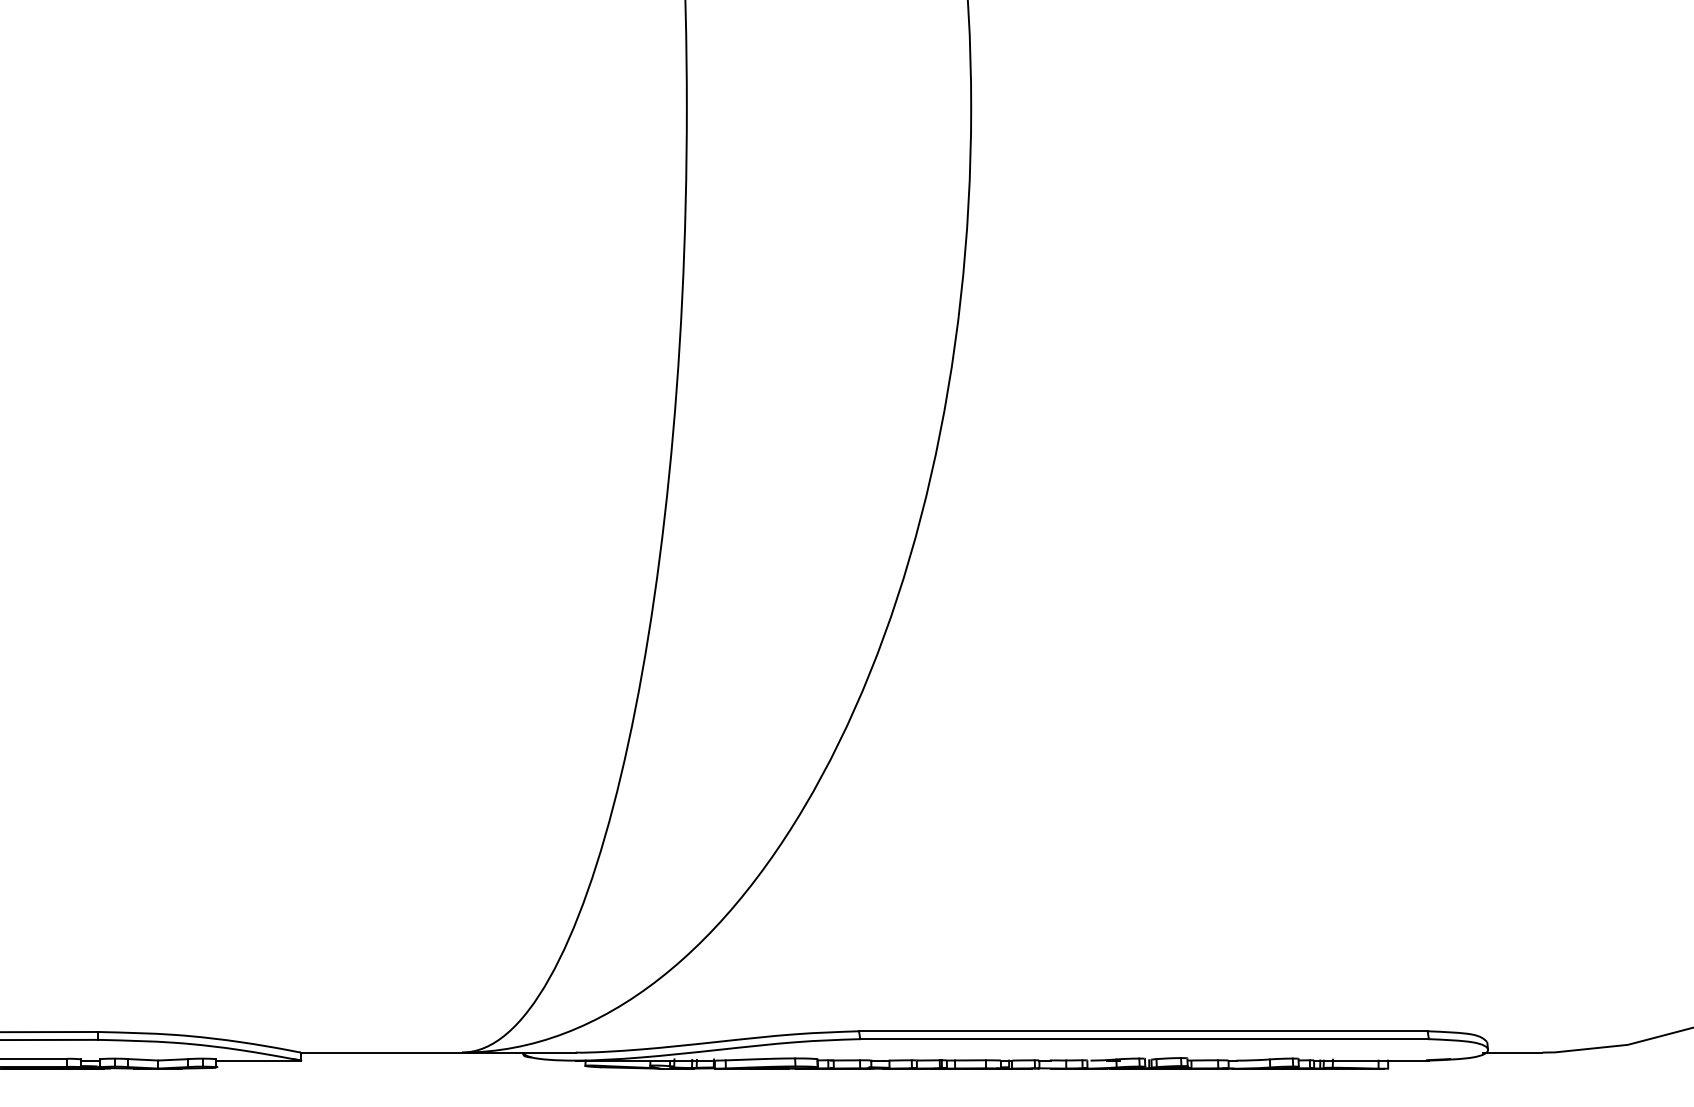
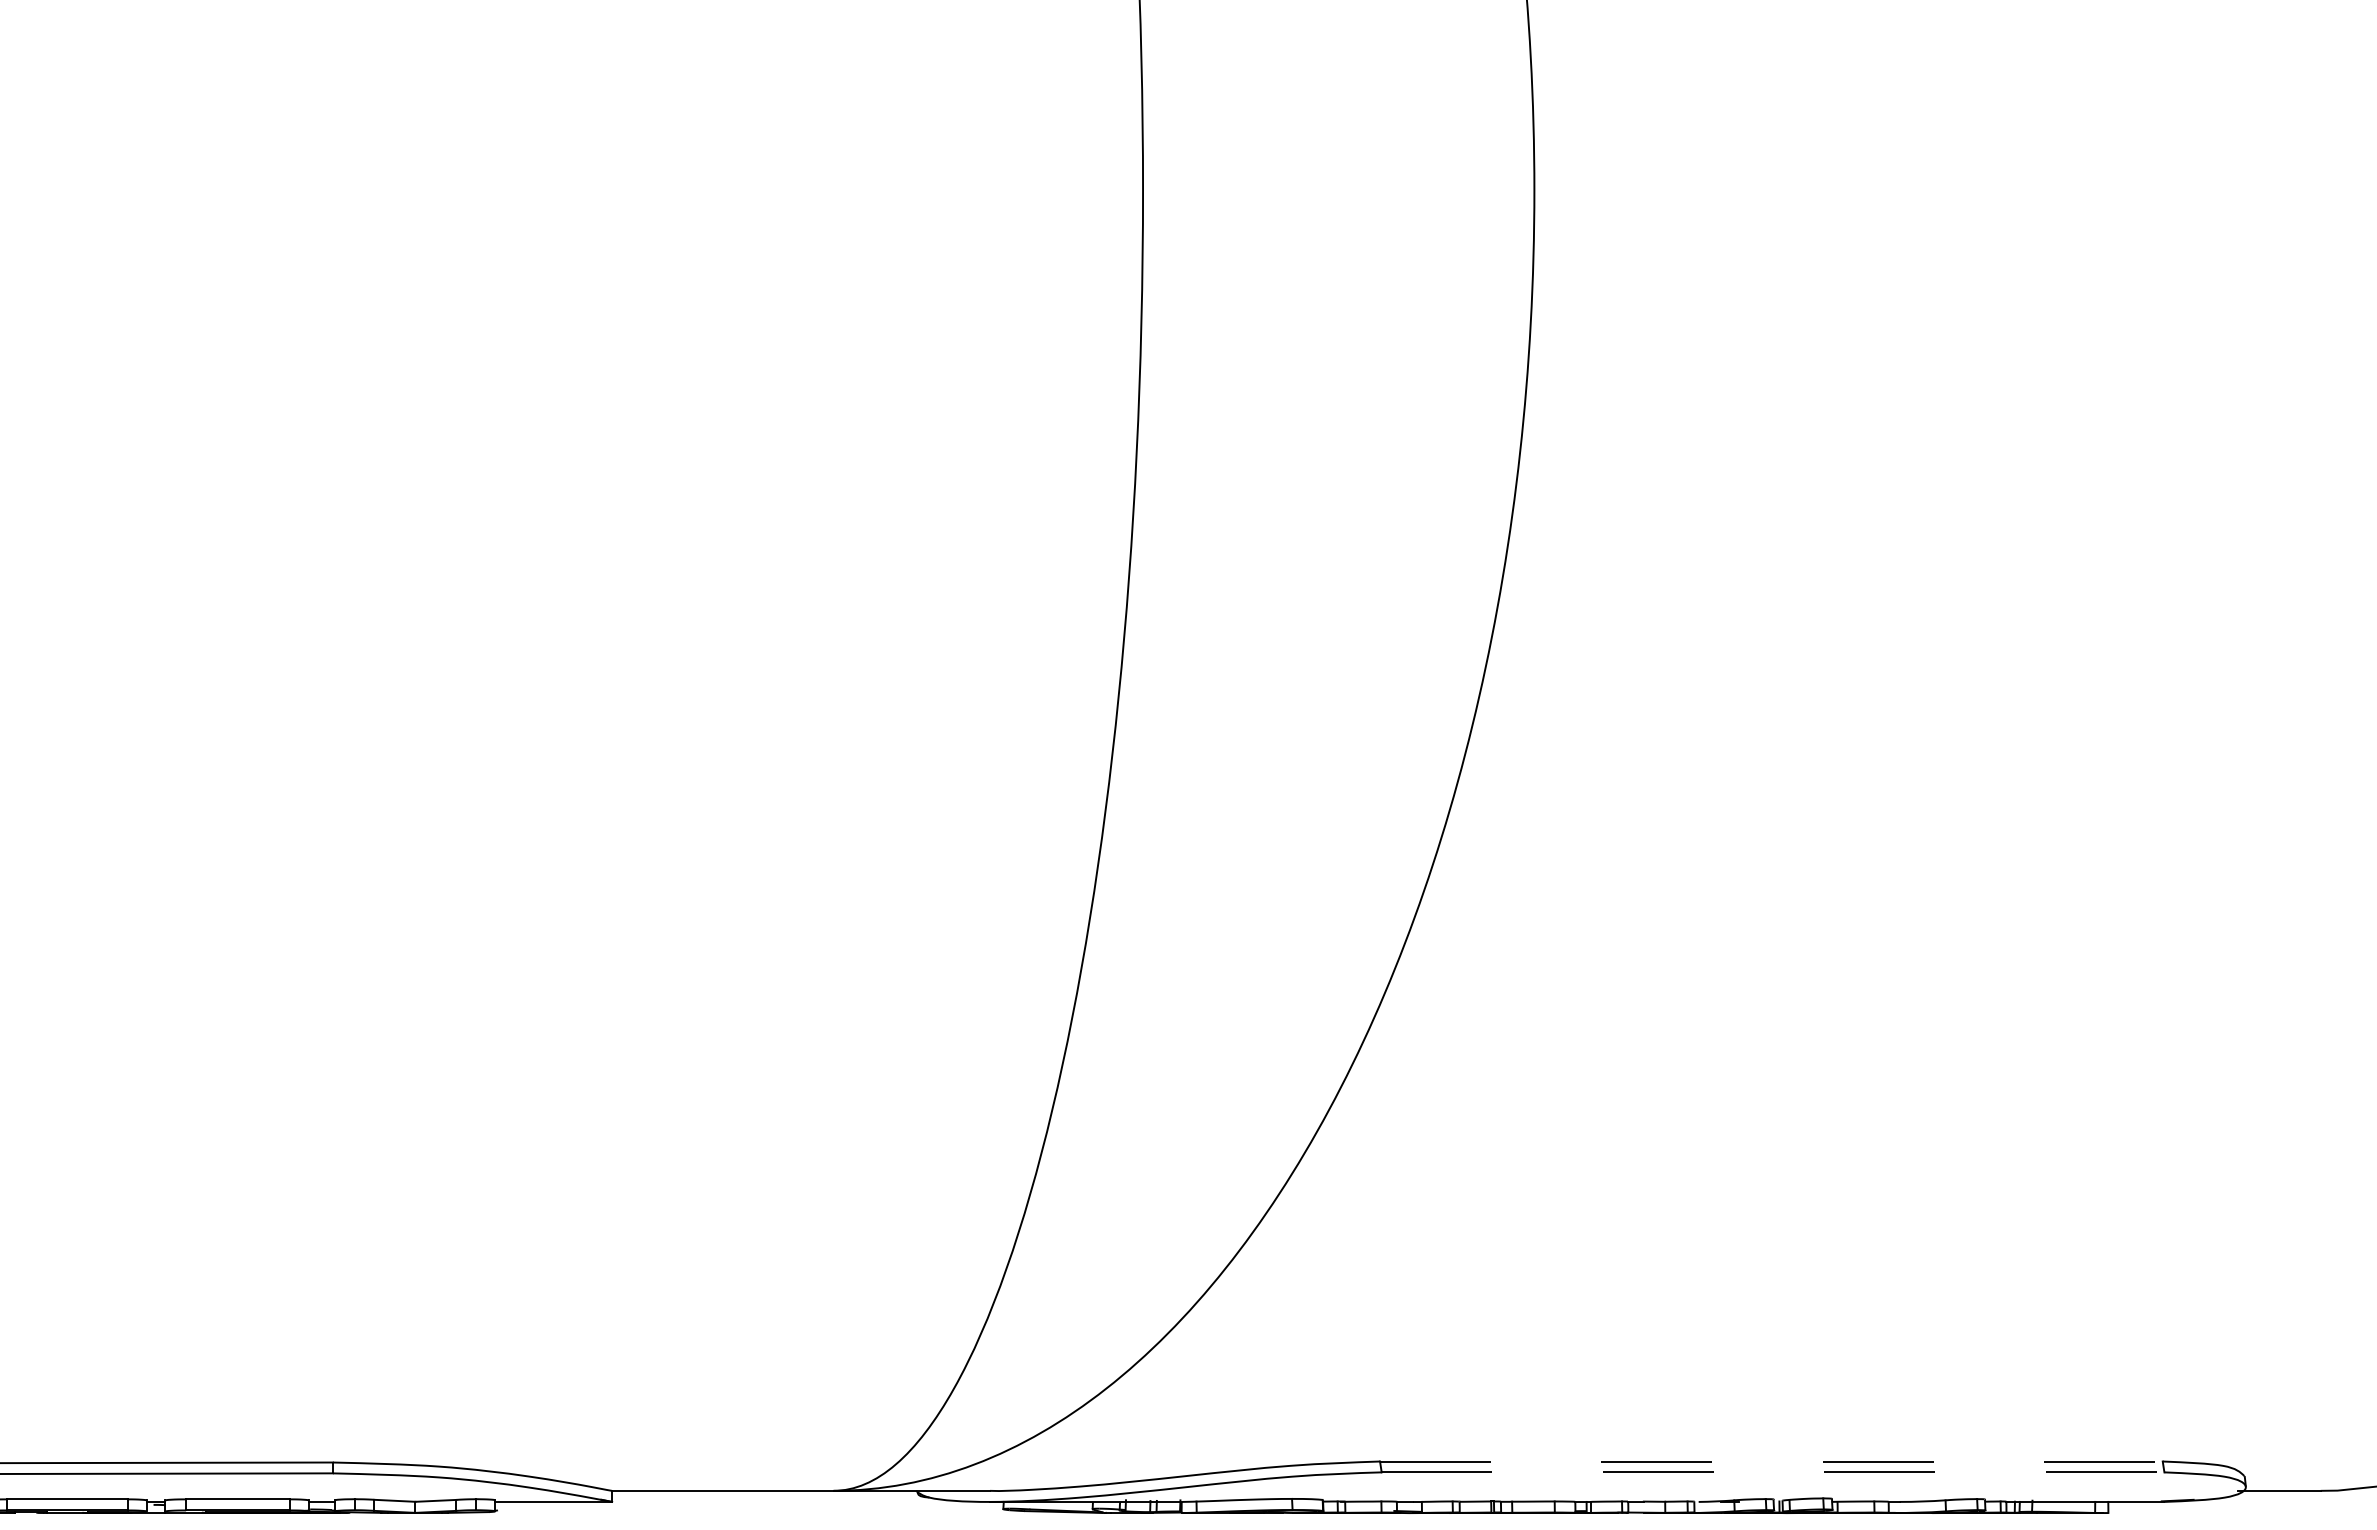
line: (1143, 1031) -> (1771, 1461), solid -> dashed
line: (1144, 1039) -> (1773, 1472), solid -> dashed

